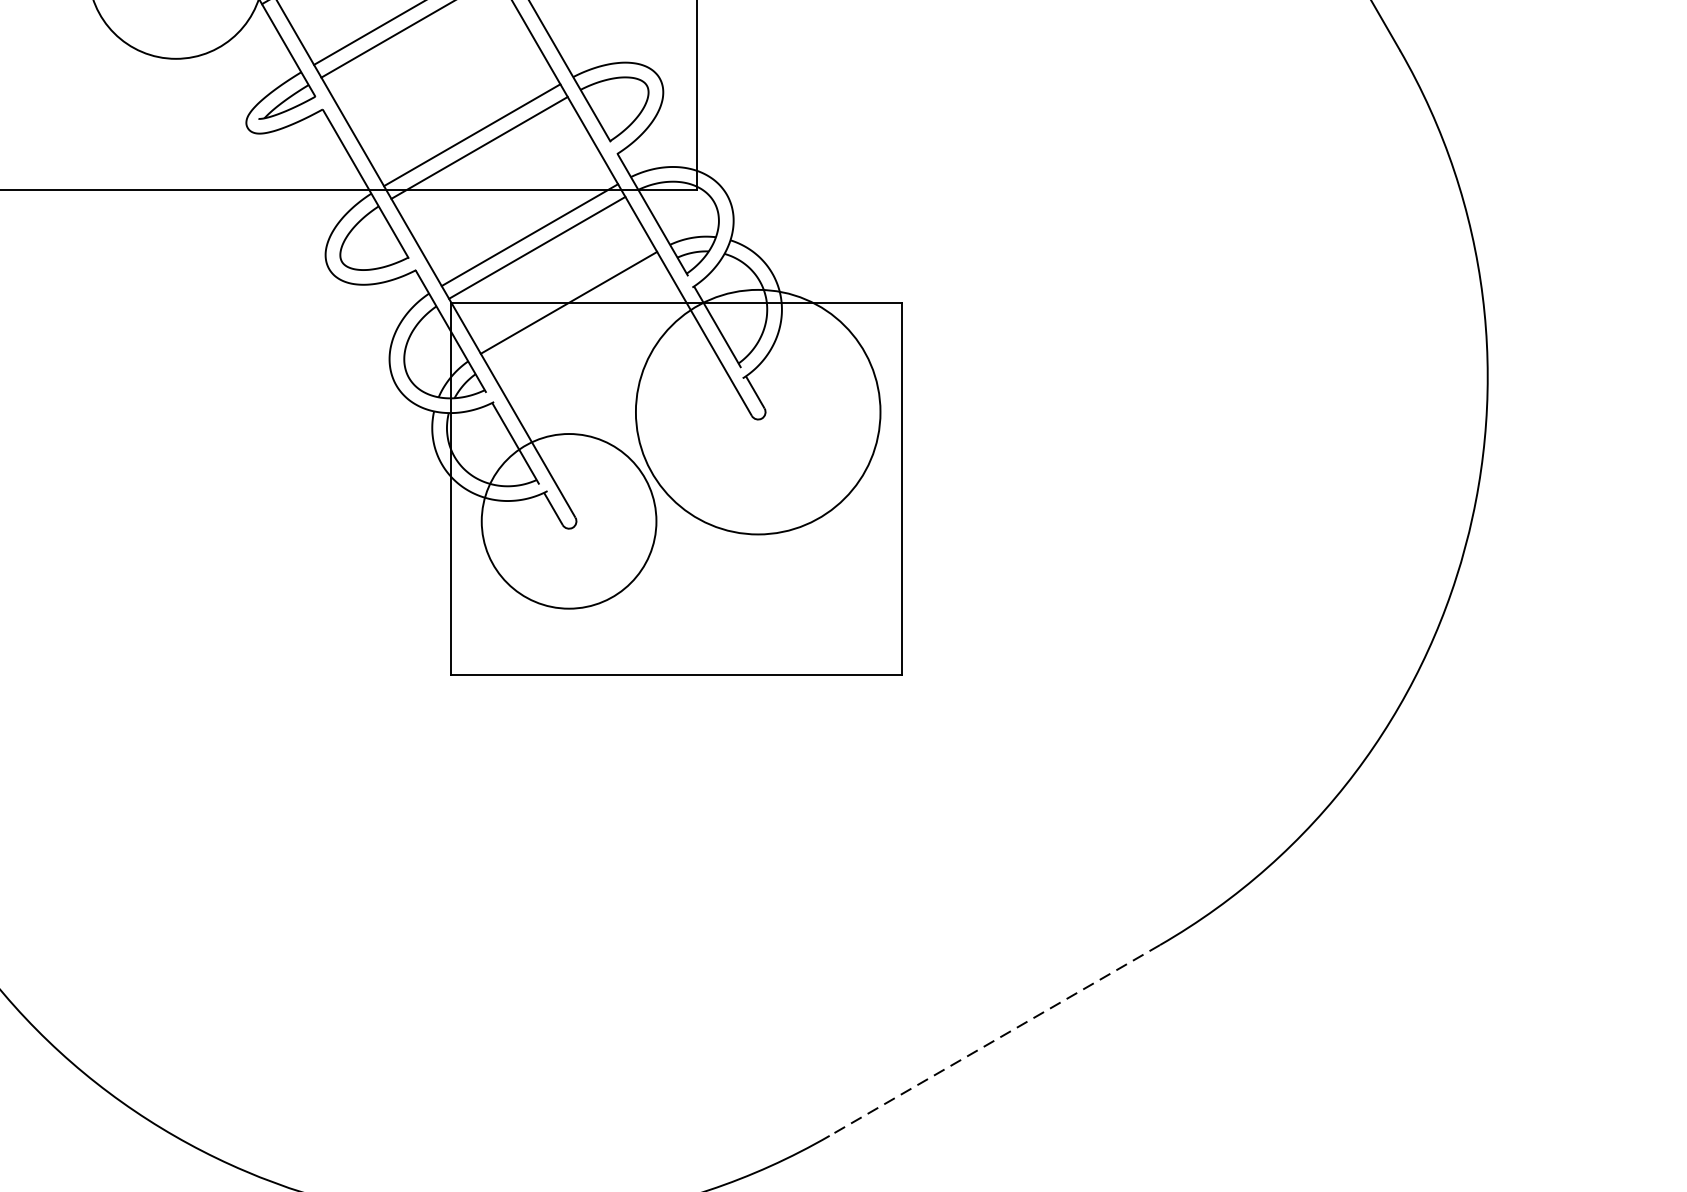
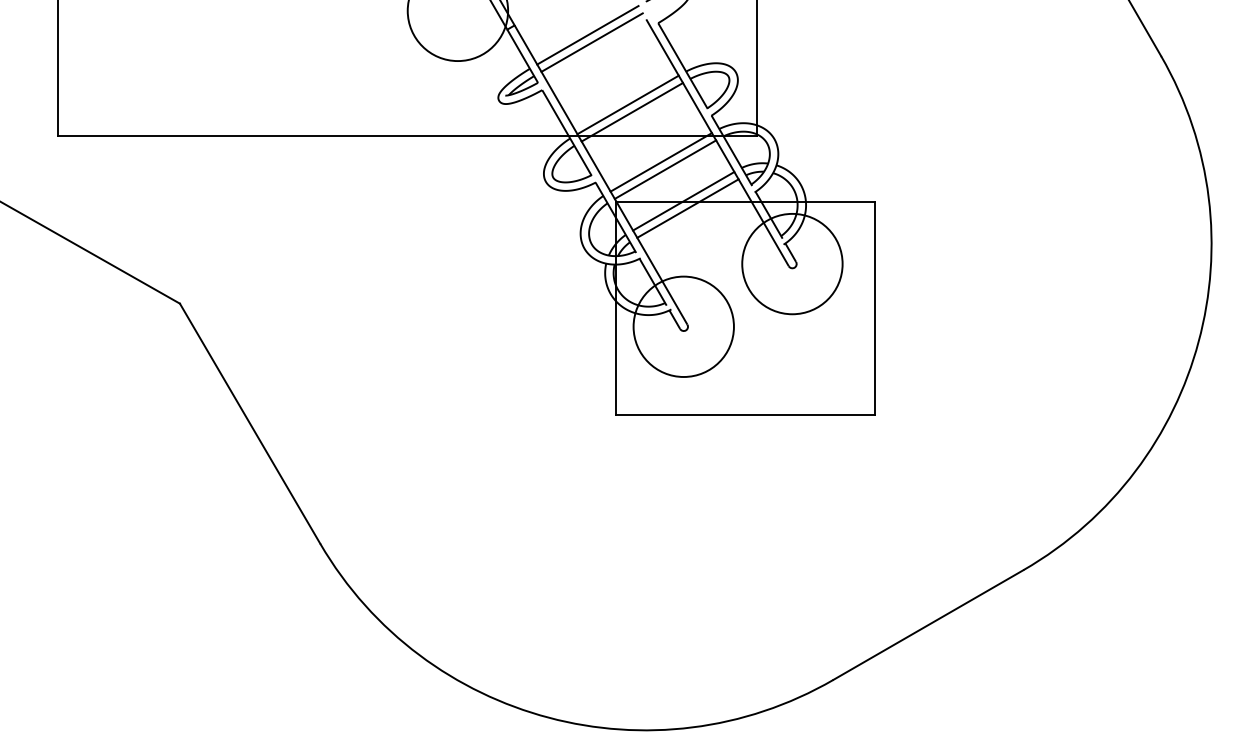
line: (575, 315) -> (687, 208), added
circle: (758, 411) -> (792, 263), size x0.71
line: (995, 1041) -> (928, 625), dashed -> solid

